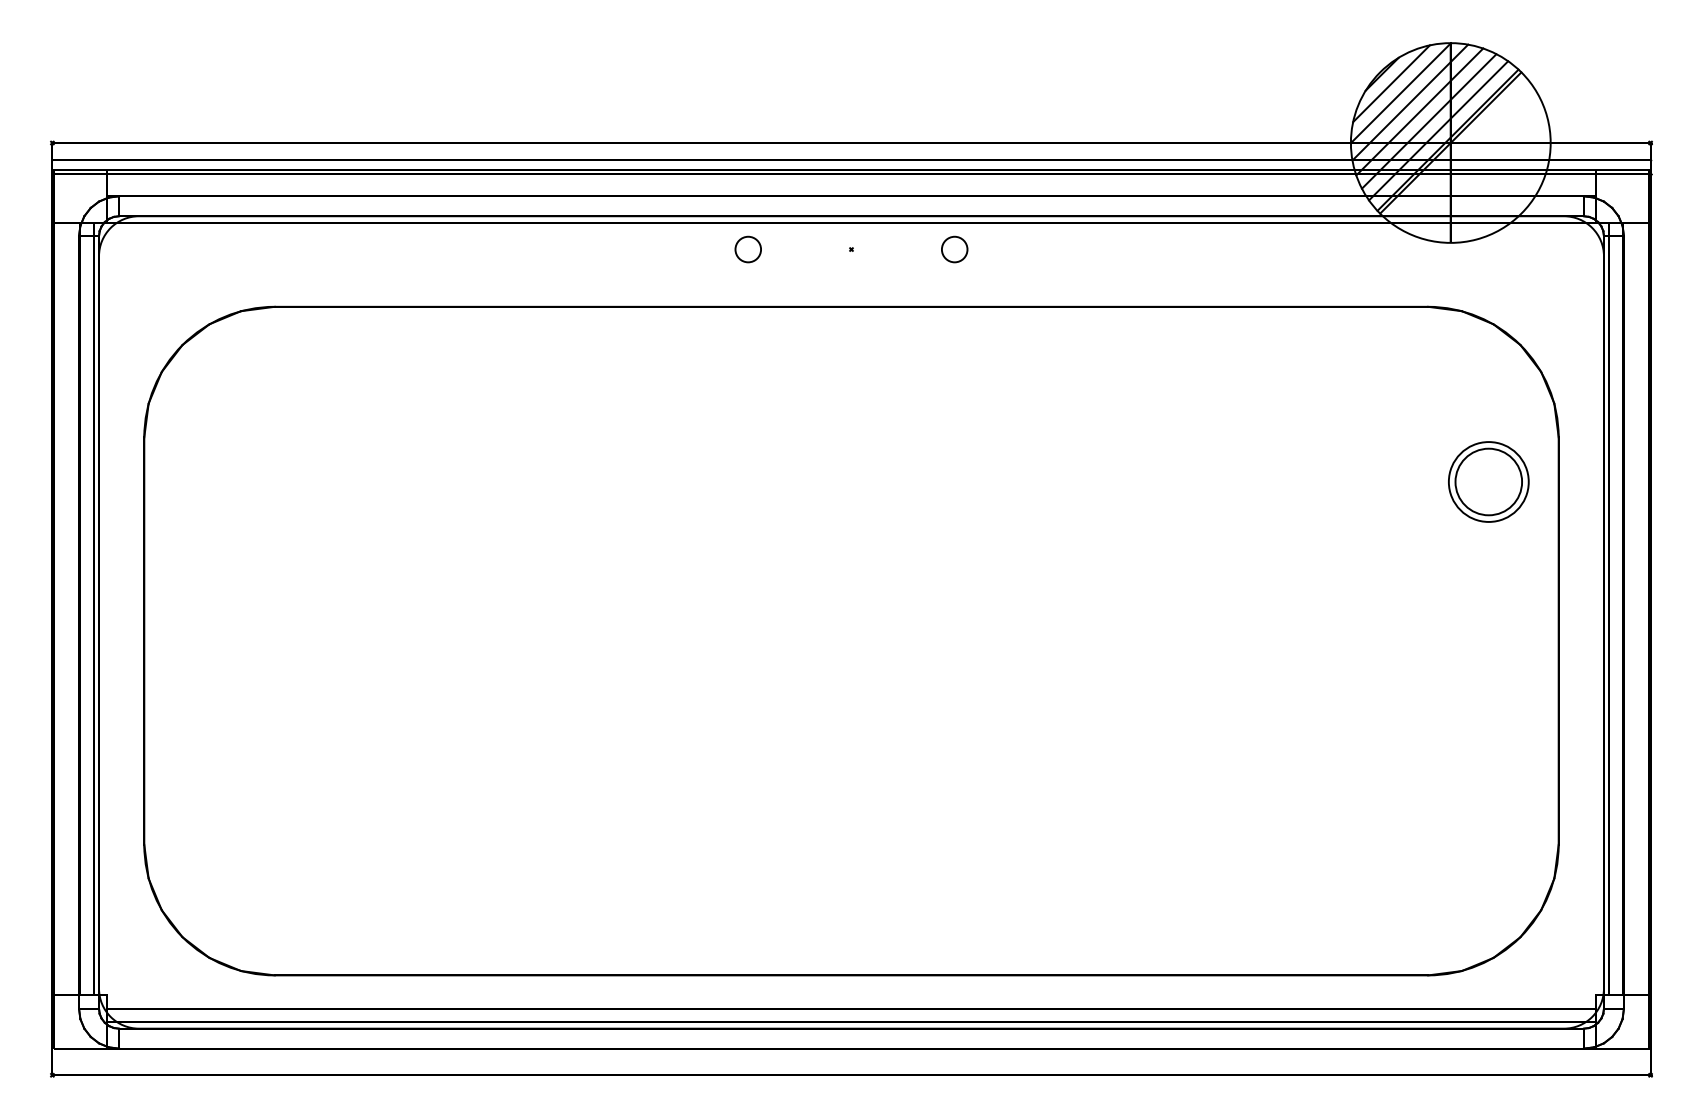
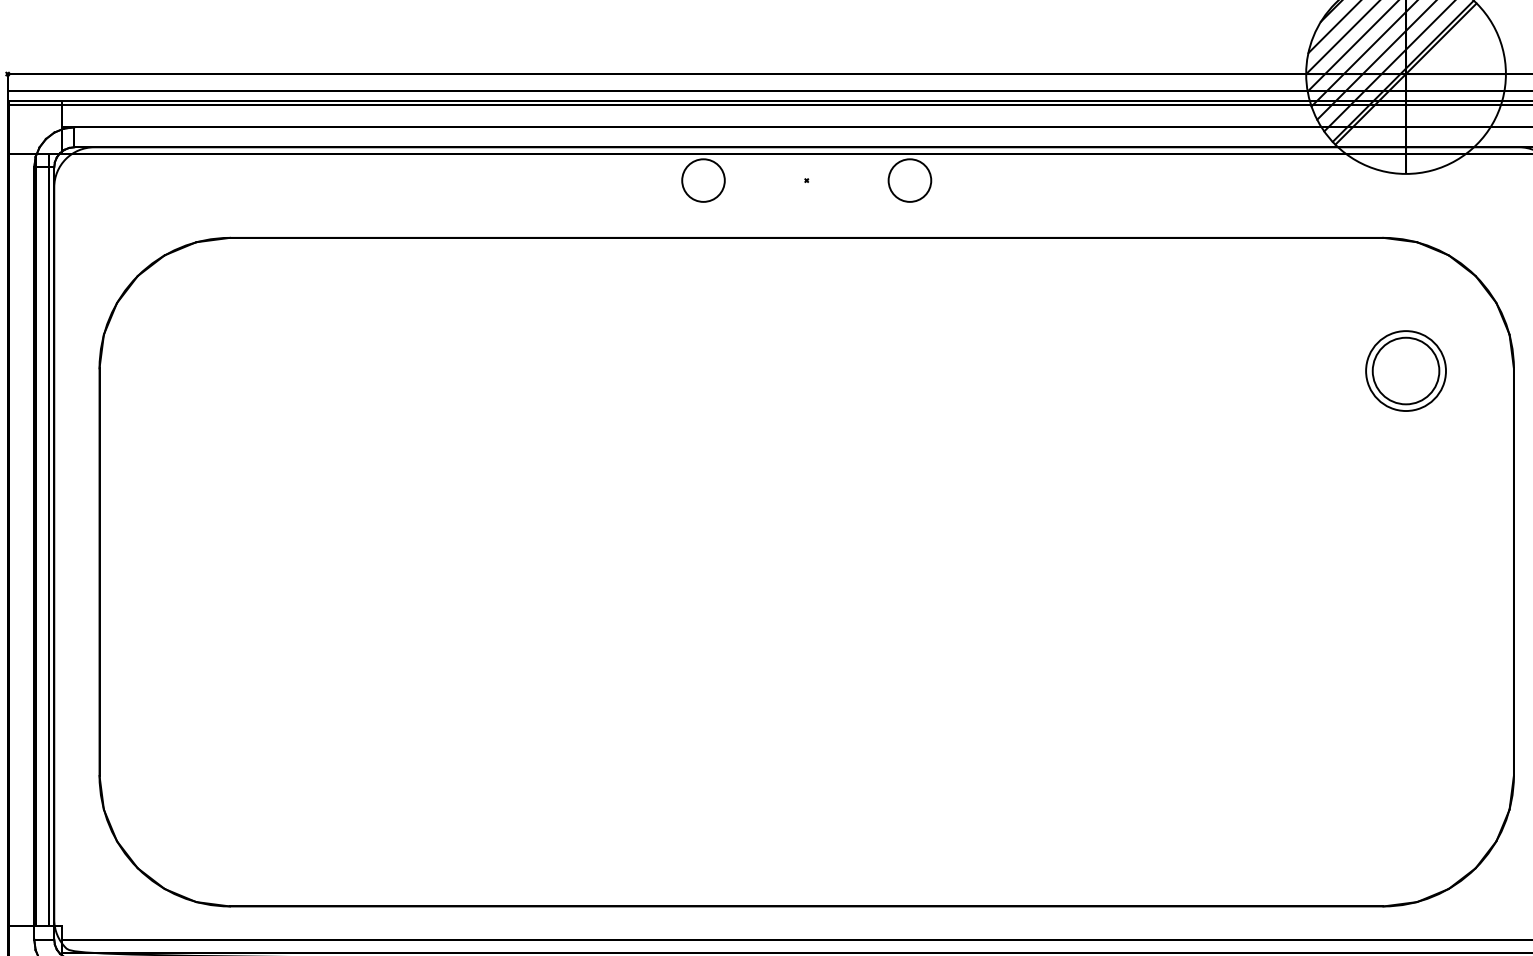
circle: (747, 249) -> (702, 180), size x1.67
circle: (954, 249) -> (909, 180), size x1.67
part: (1488, 481) -> (1405, 370), moved

